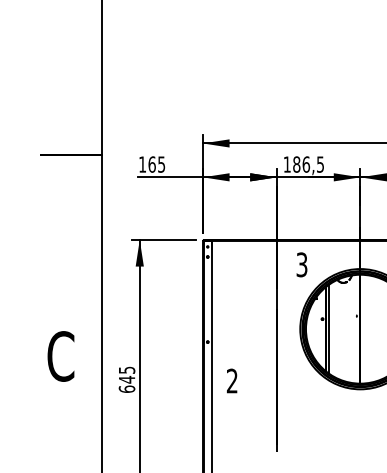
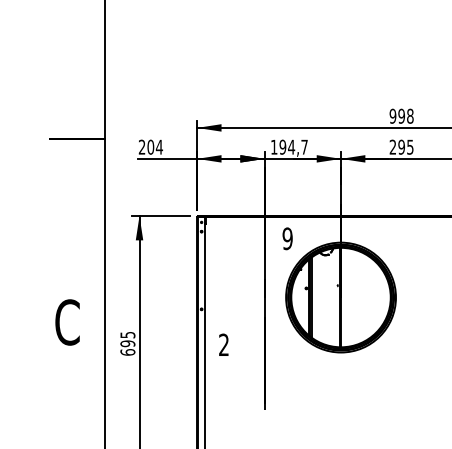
text: (151, 163) -> (150, 146), 165 -> 204
text: (308, 163) -> (293, 146), 186,5 -> 194,7
text: (301, 264) -> (287, 238), 3 -> 9
text: (126, 379) -> (127, 343), 645 -> 695

